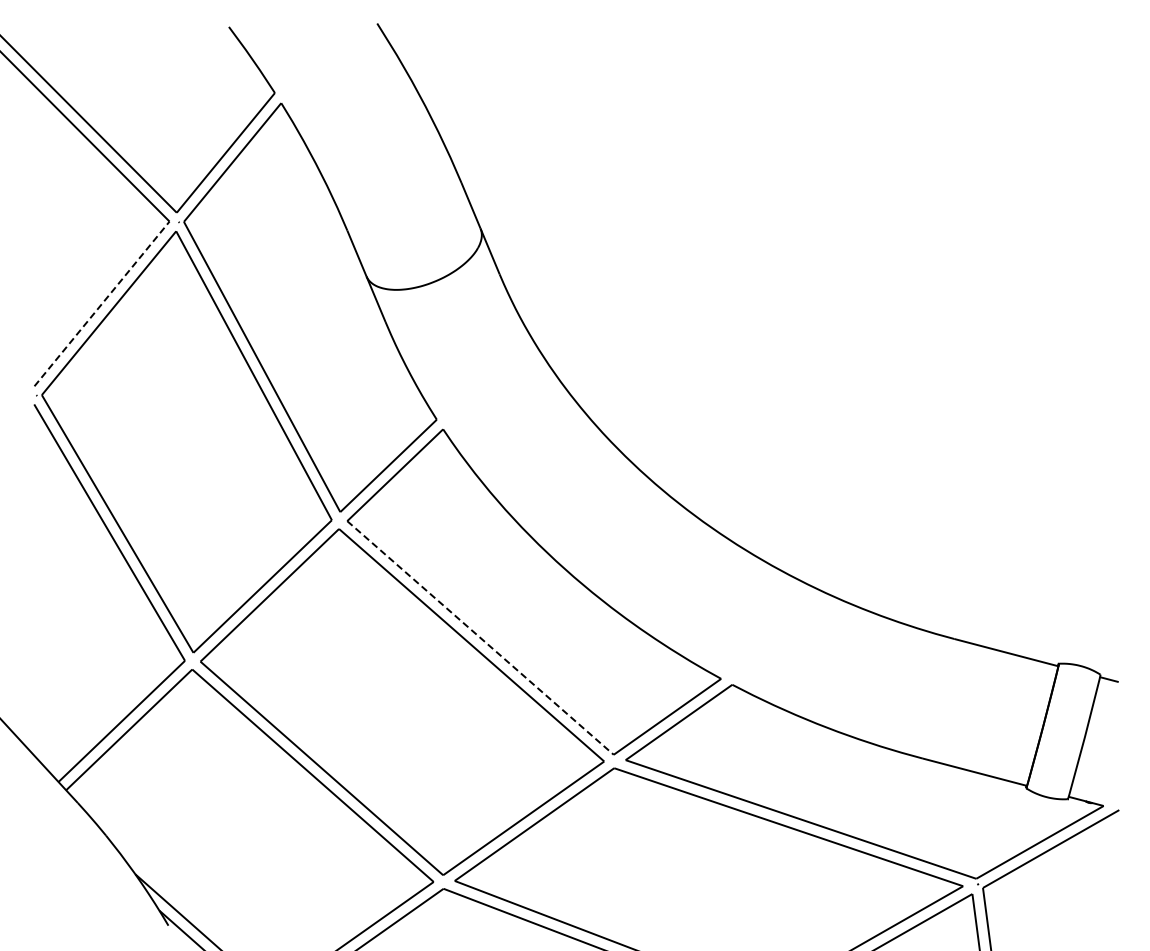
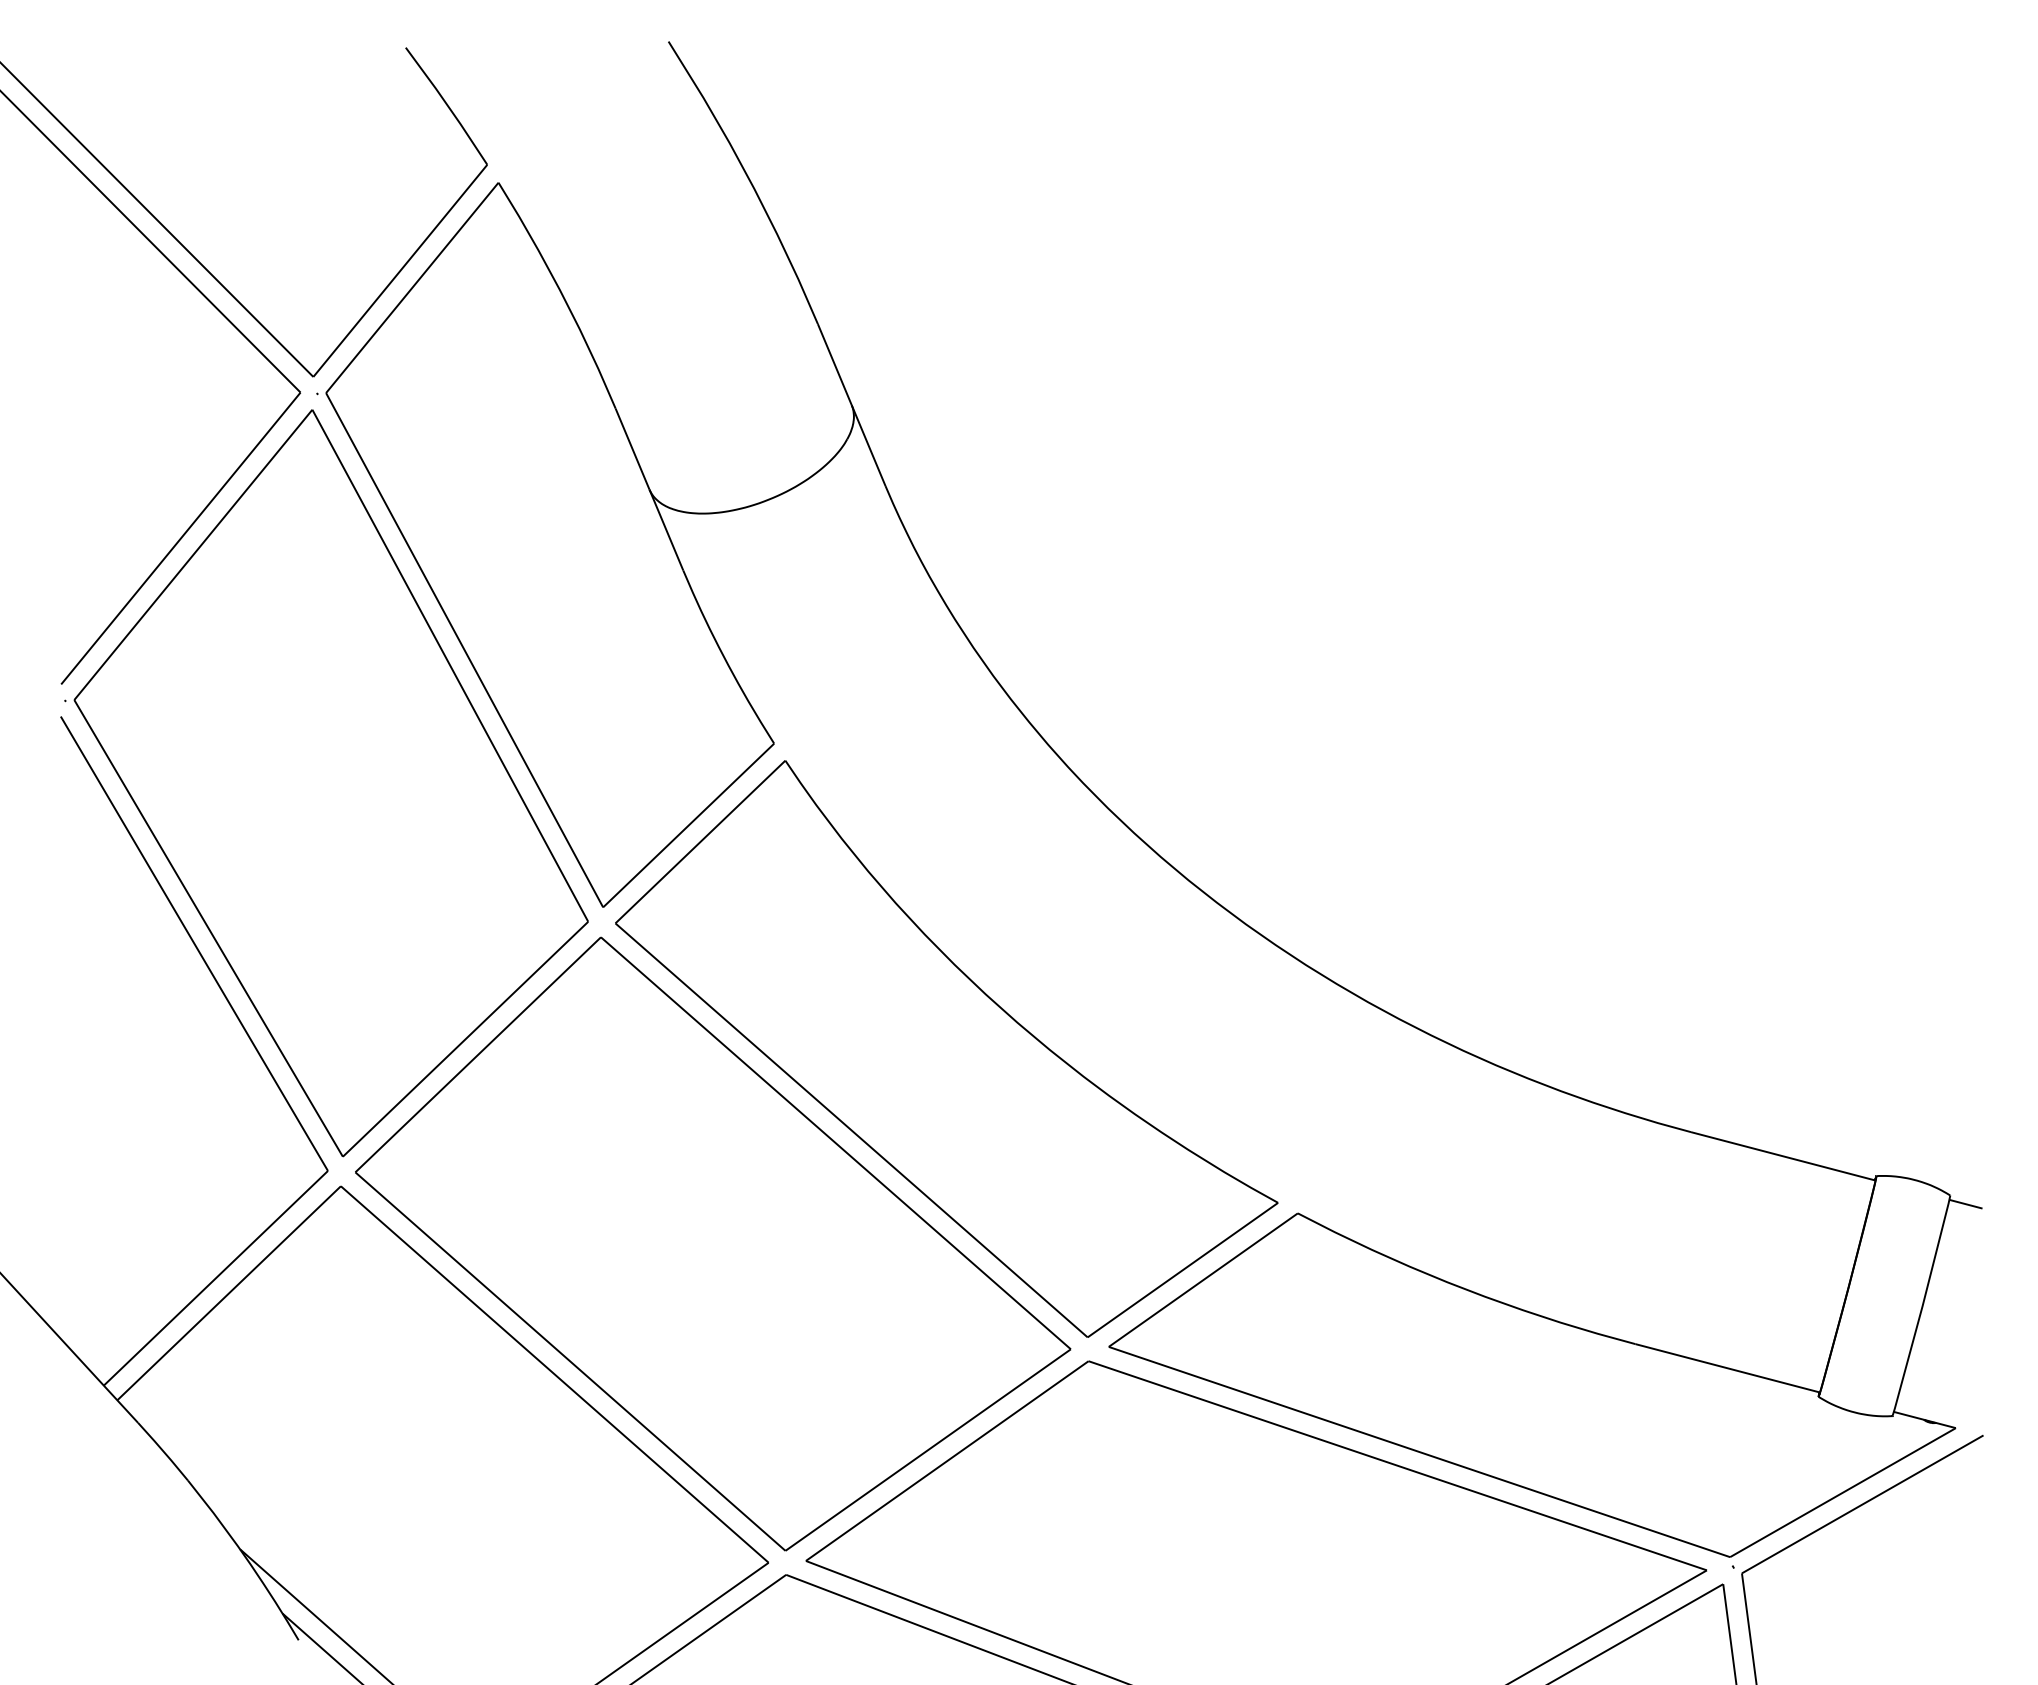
line: (102, 303) -> (181, 537), dashed -> solid
line: (480, 638) -> (851, 1131), dashed -> solid

